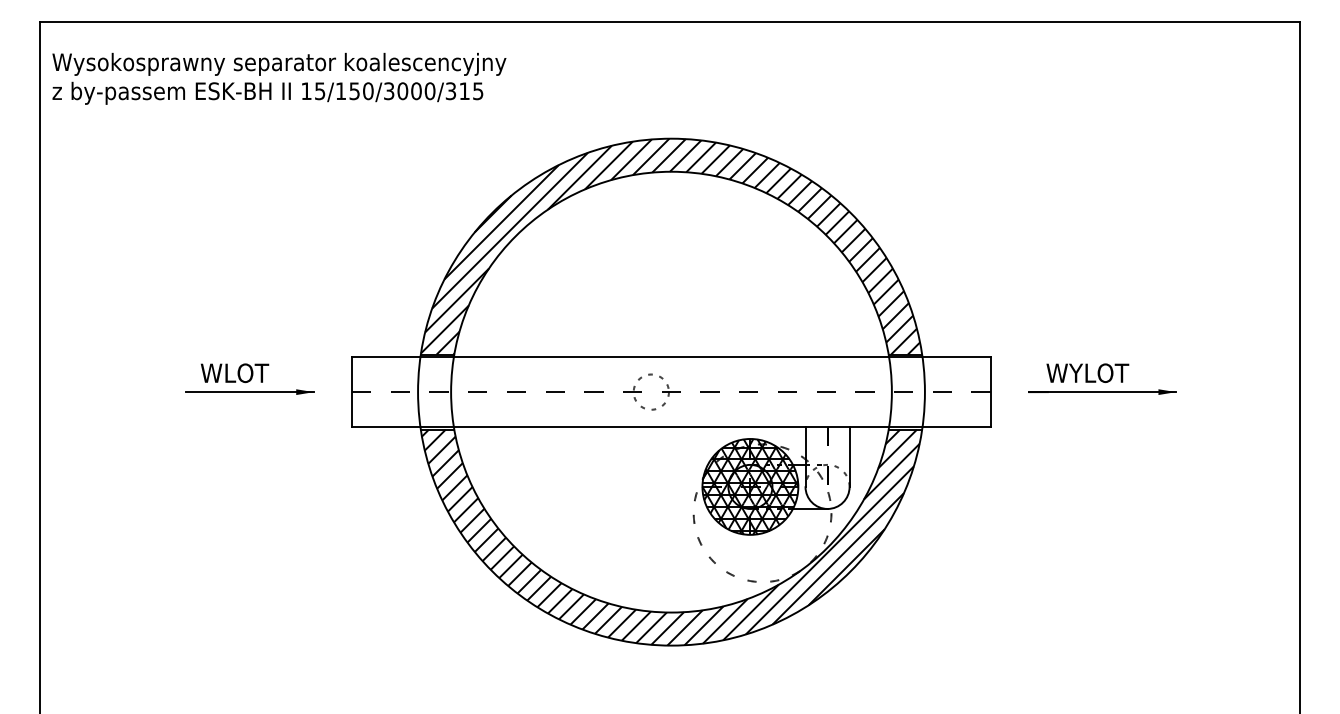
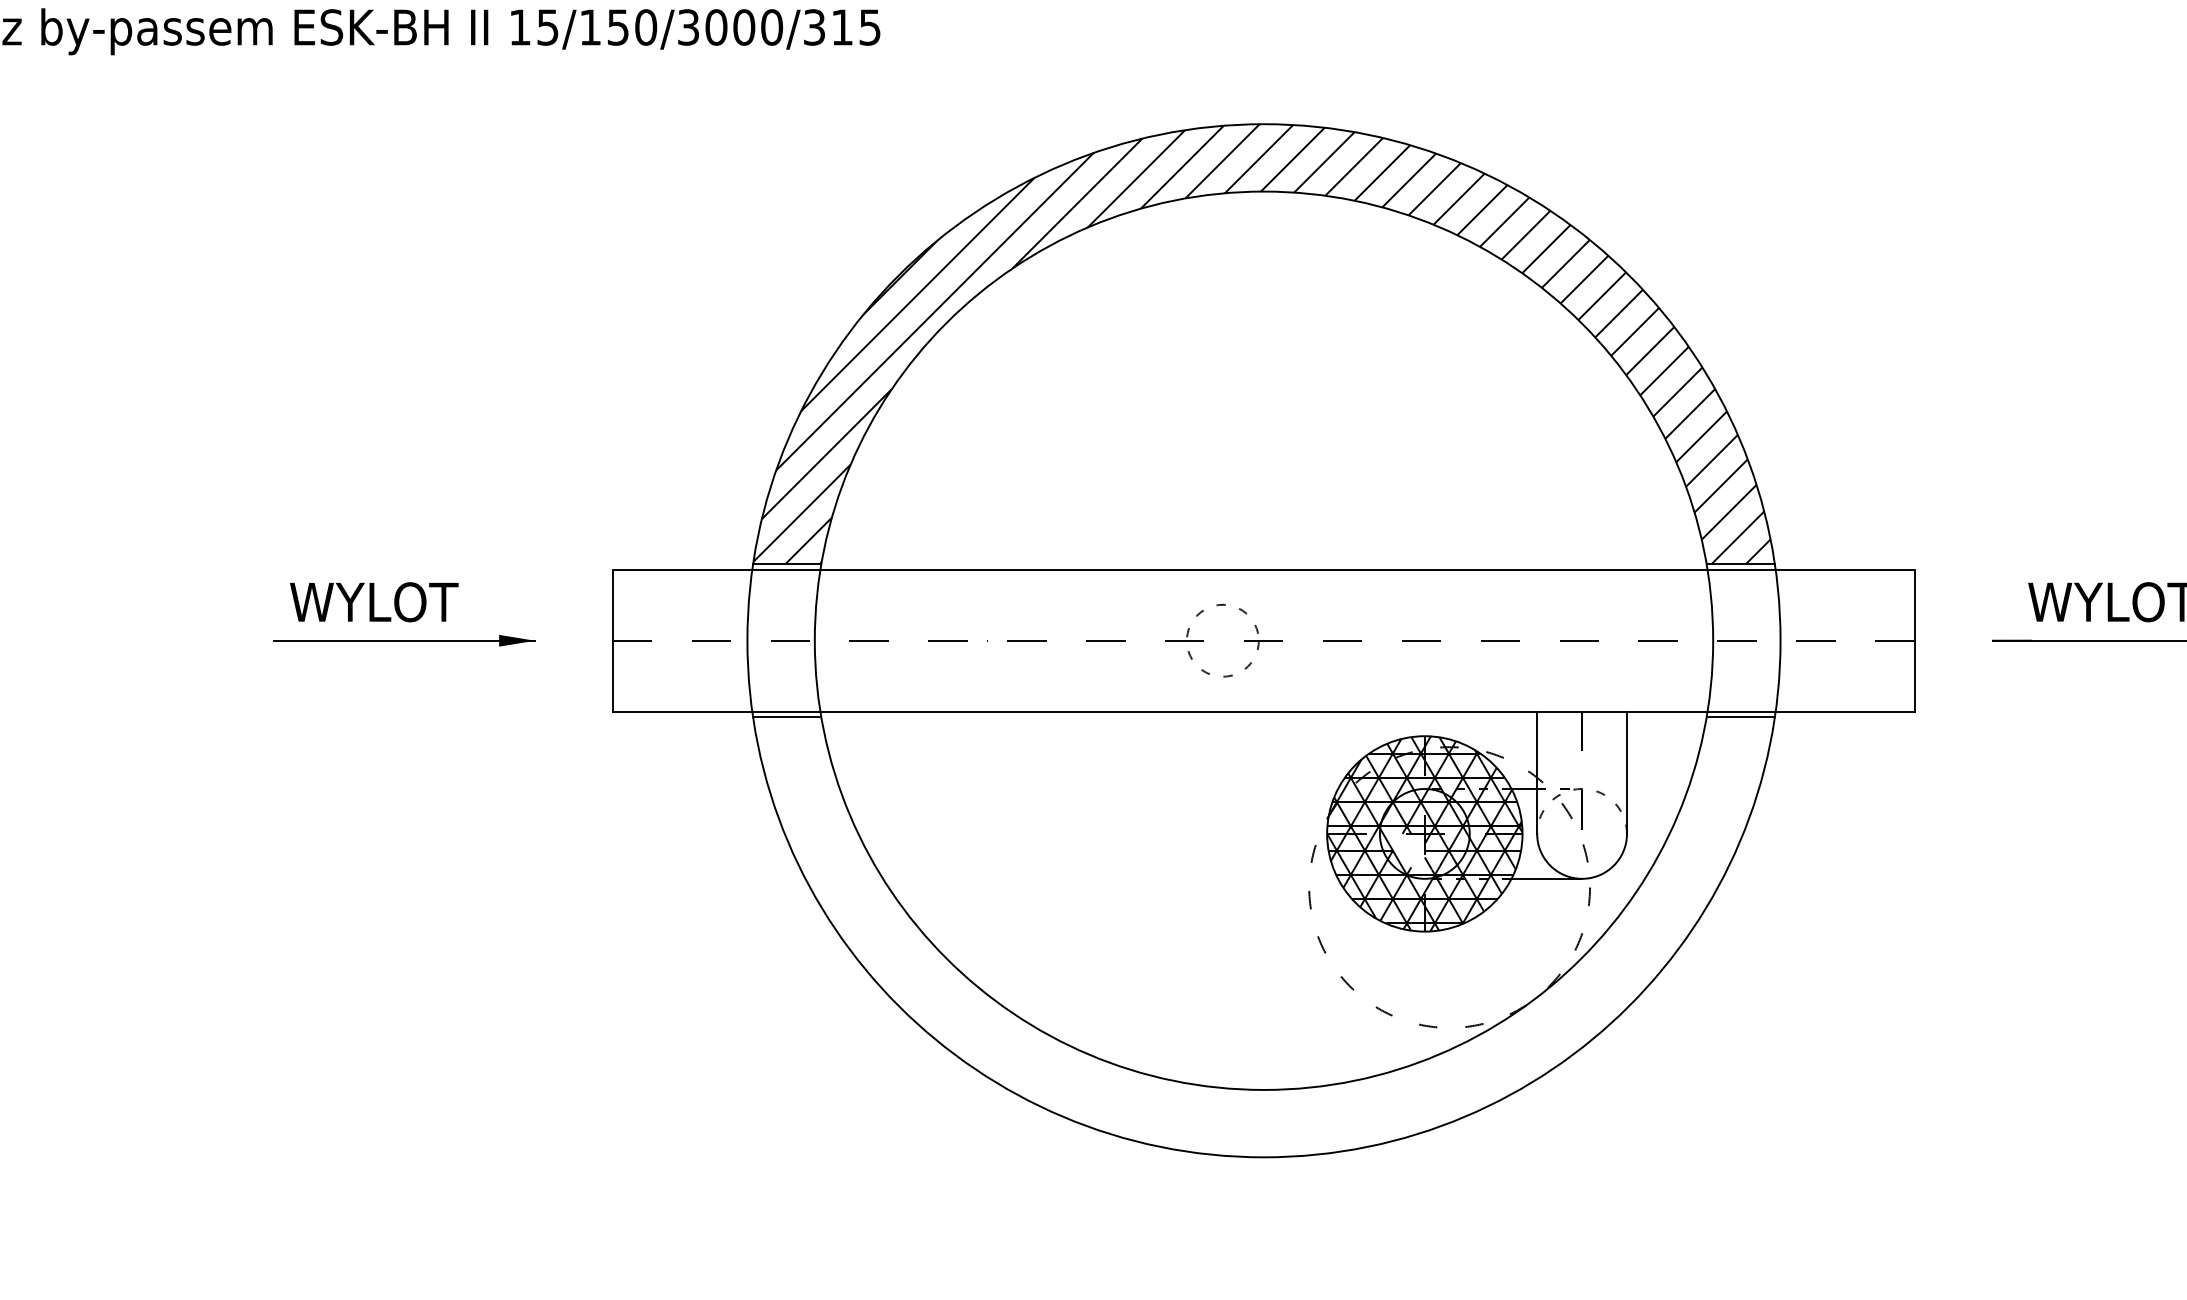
text: (234, 373) -> (373, 602), WLOT -> WYLOT
hatch: (742, 494) -> (1408, 849), removed
hatch: (670, 537) -> (1261, 936), removed

